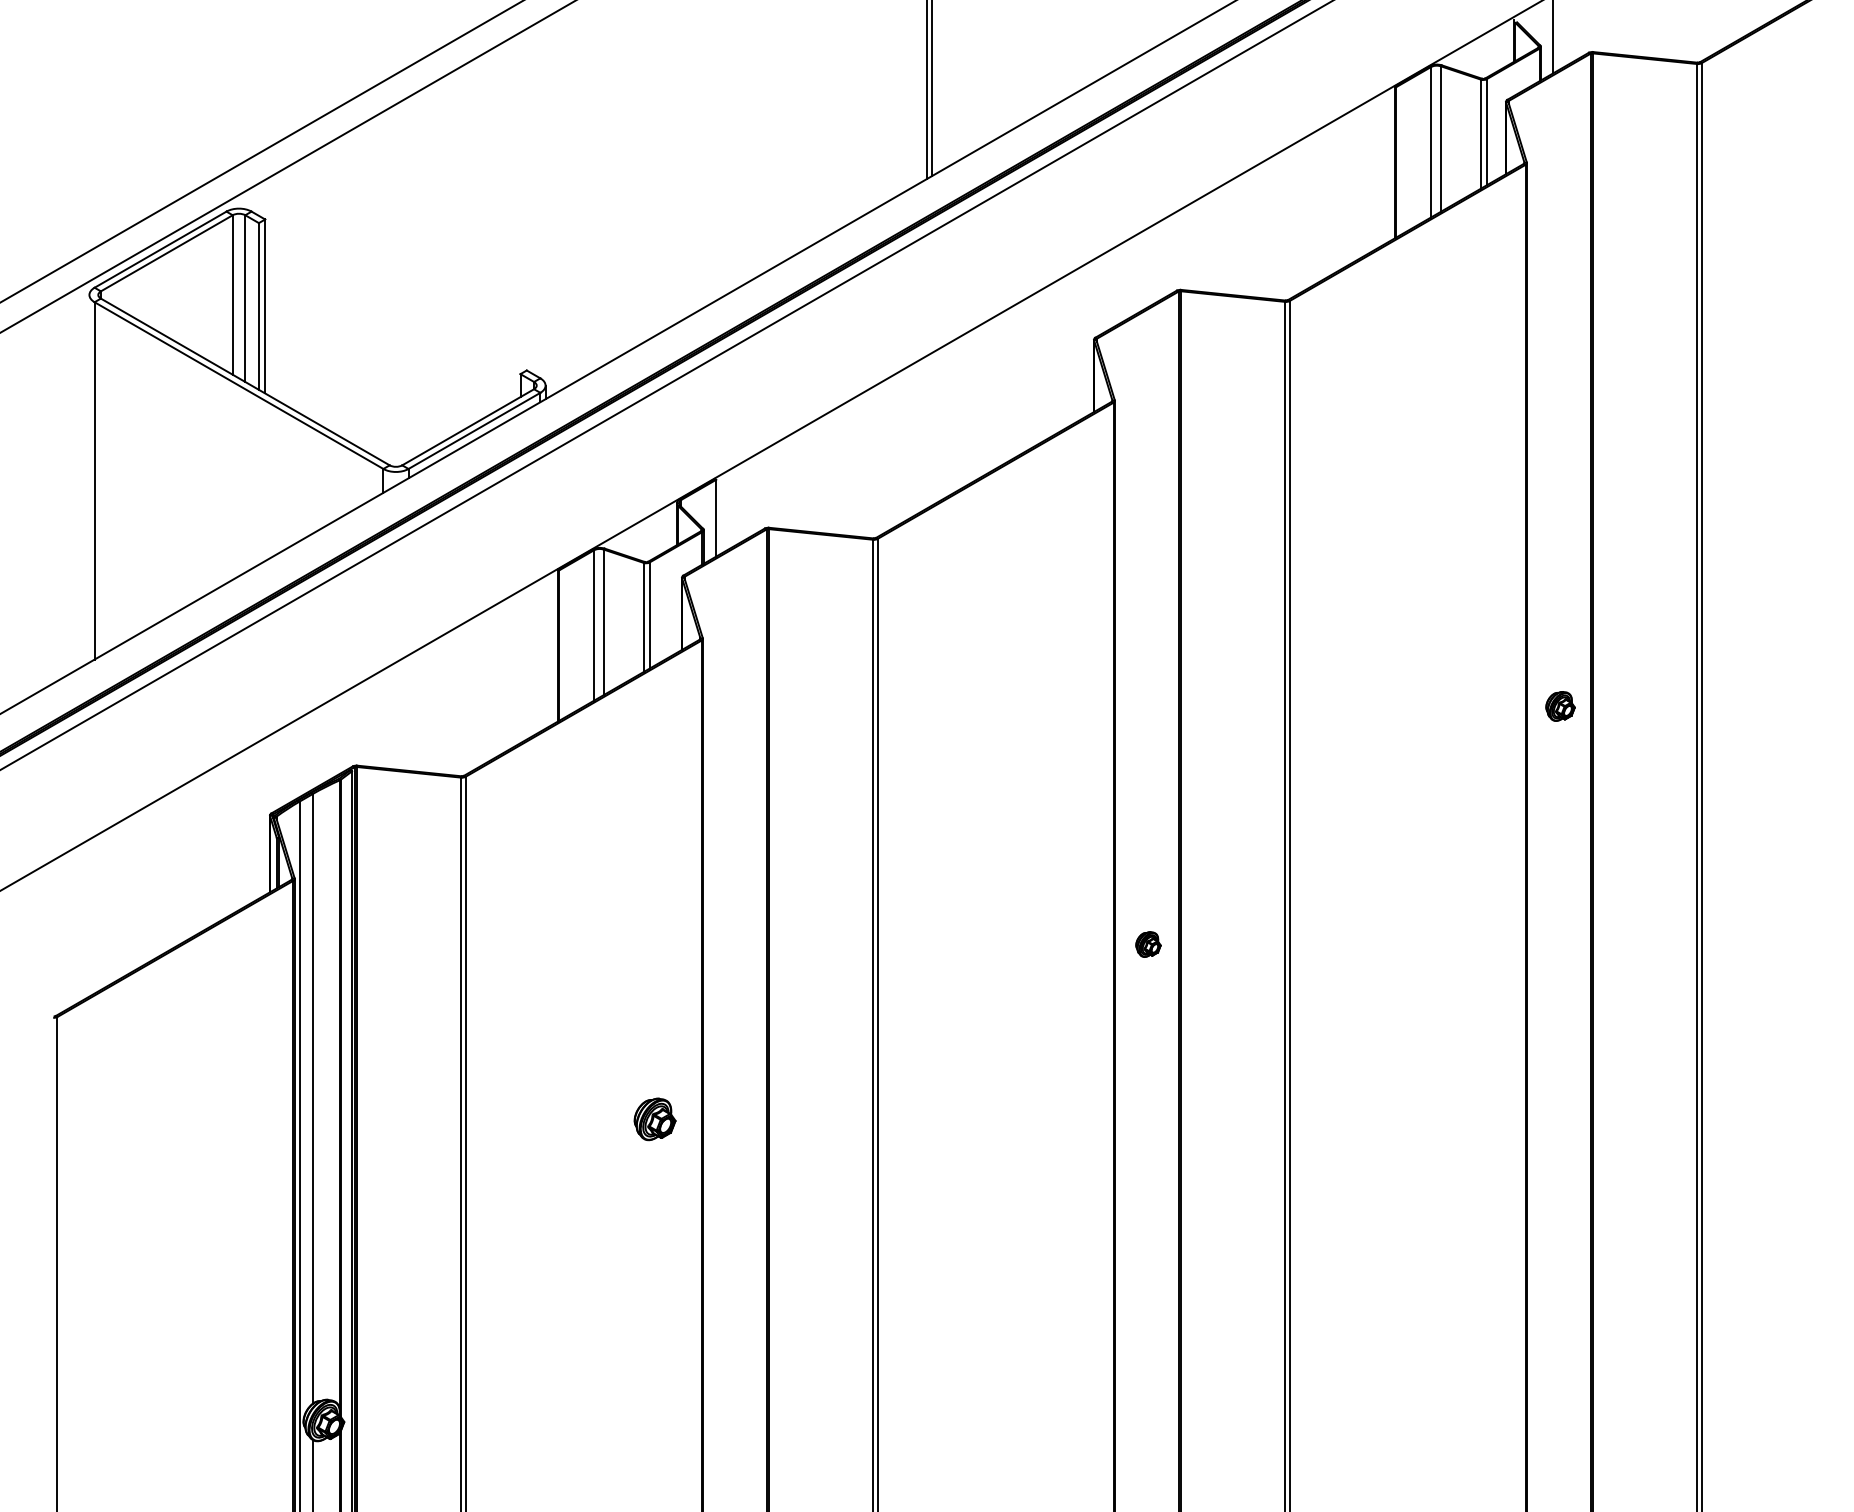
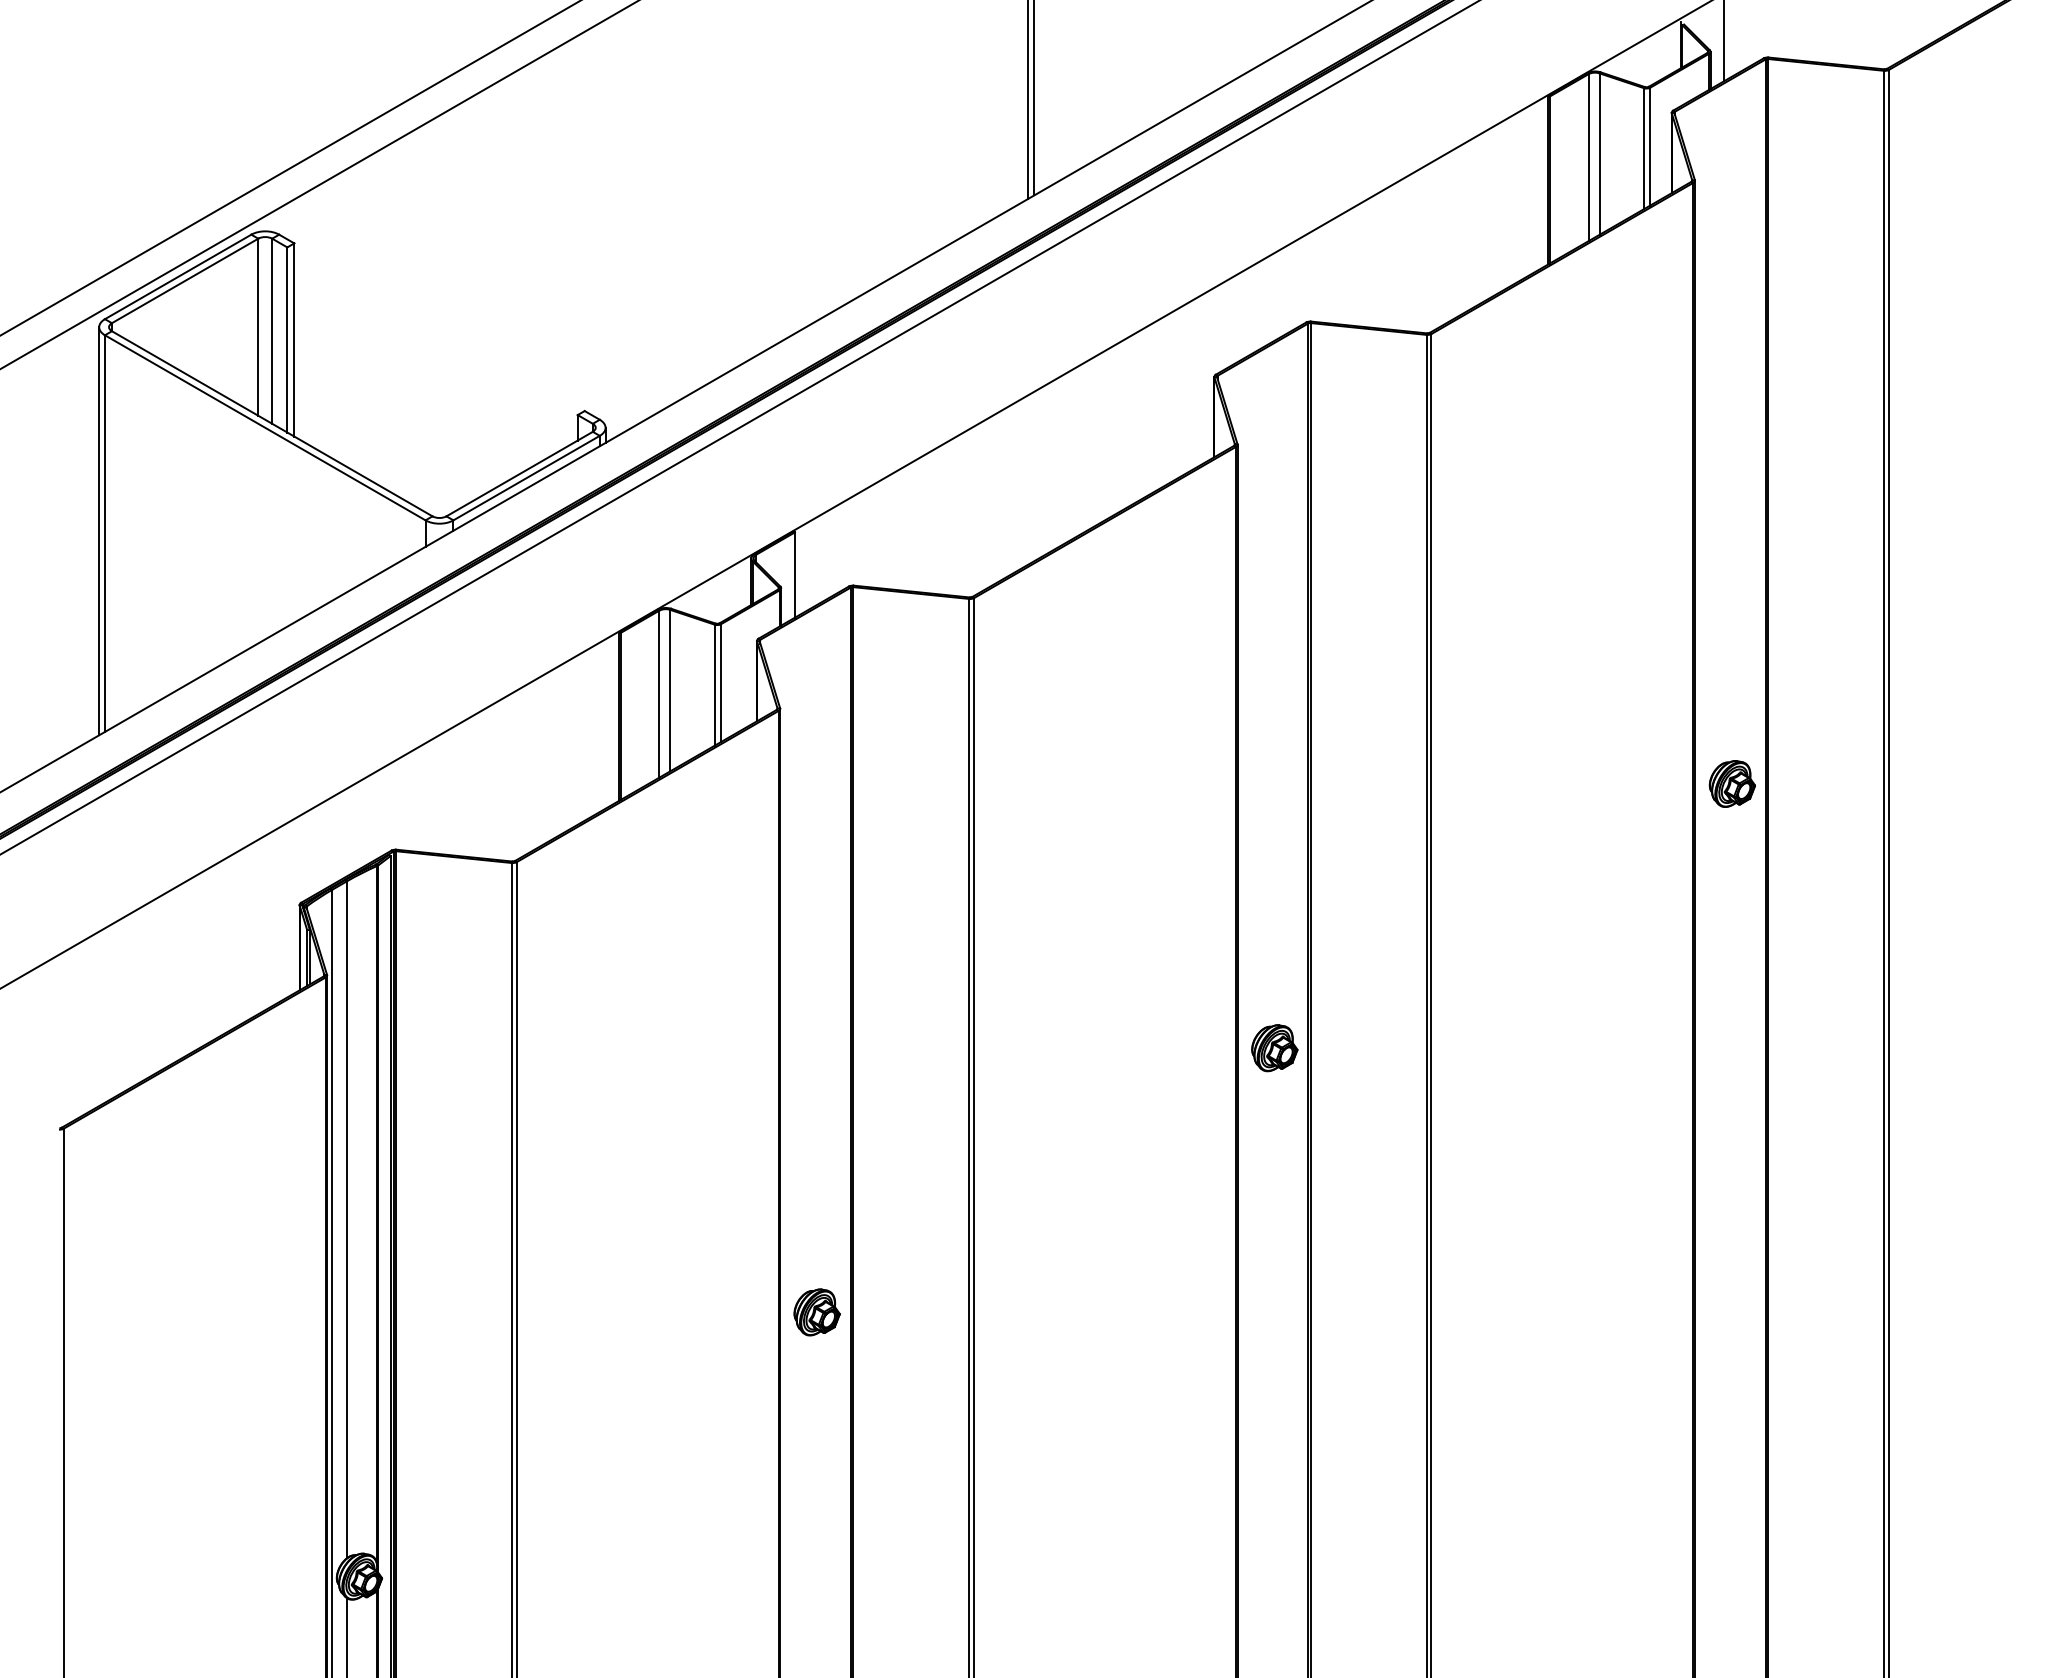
line: (89, 479) -> (99, 531), added
part: (1559, 706) -> (1731, 783), size x1.43
part: (1148, 944) -> (1274, 1048), size x1.67
part: (654, 1119) -> (816, 1312), moved

